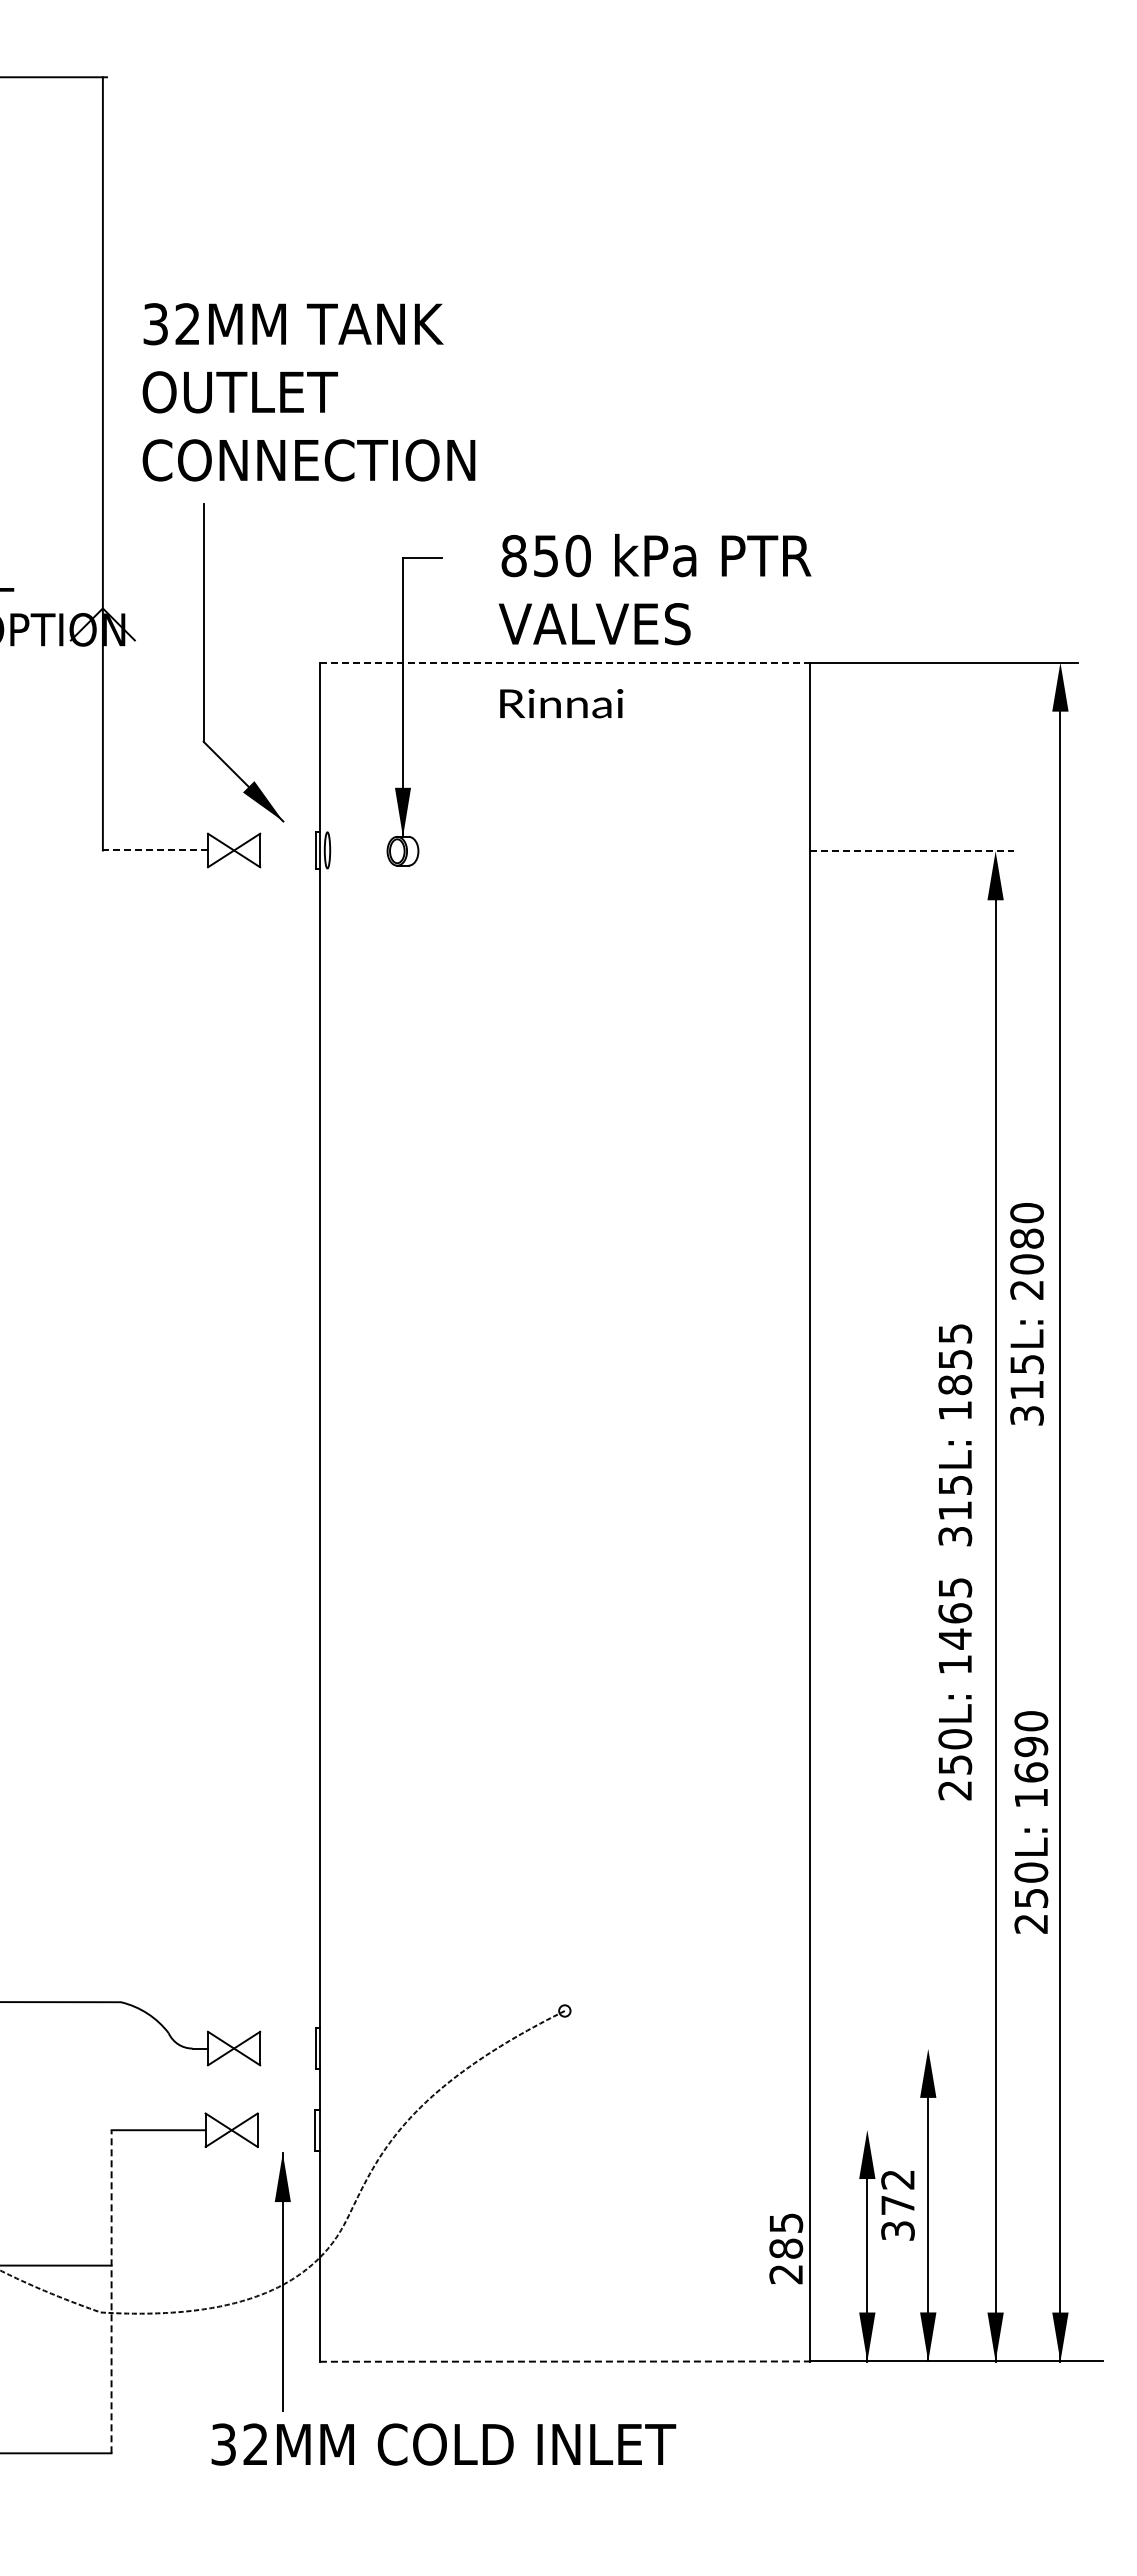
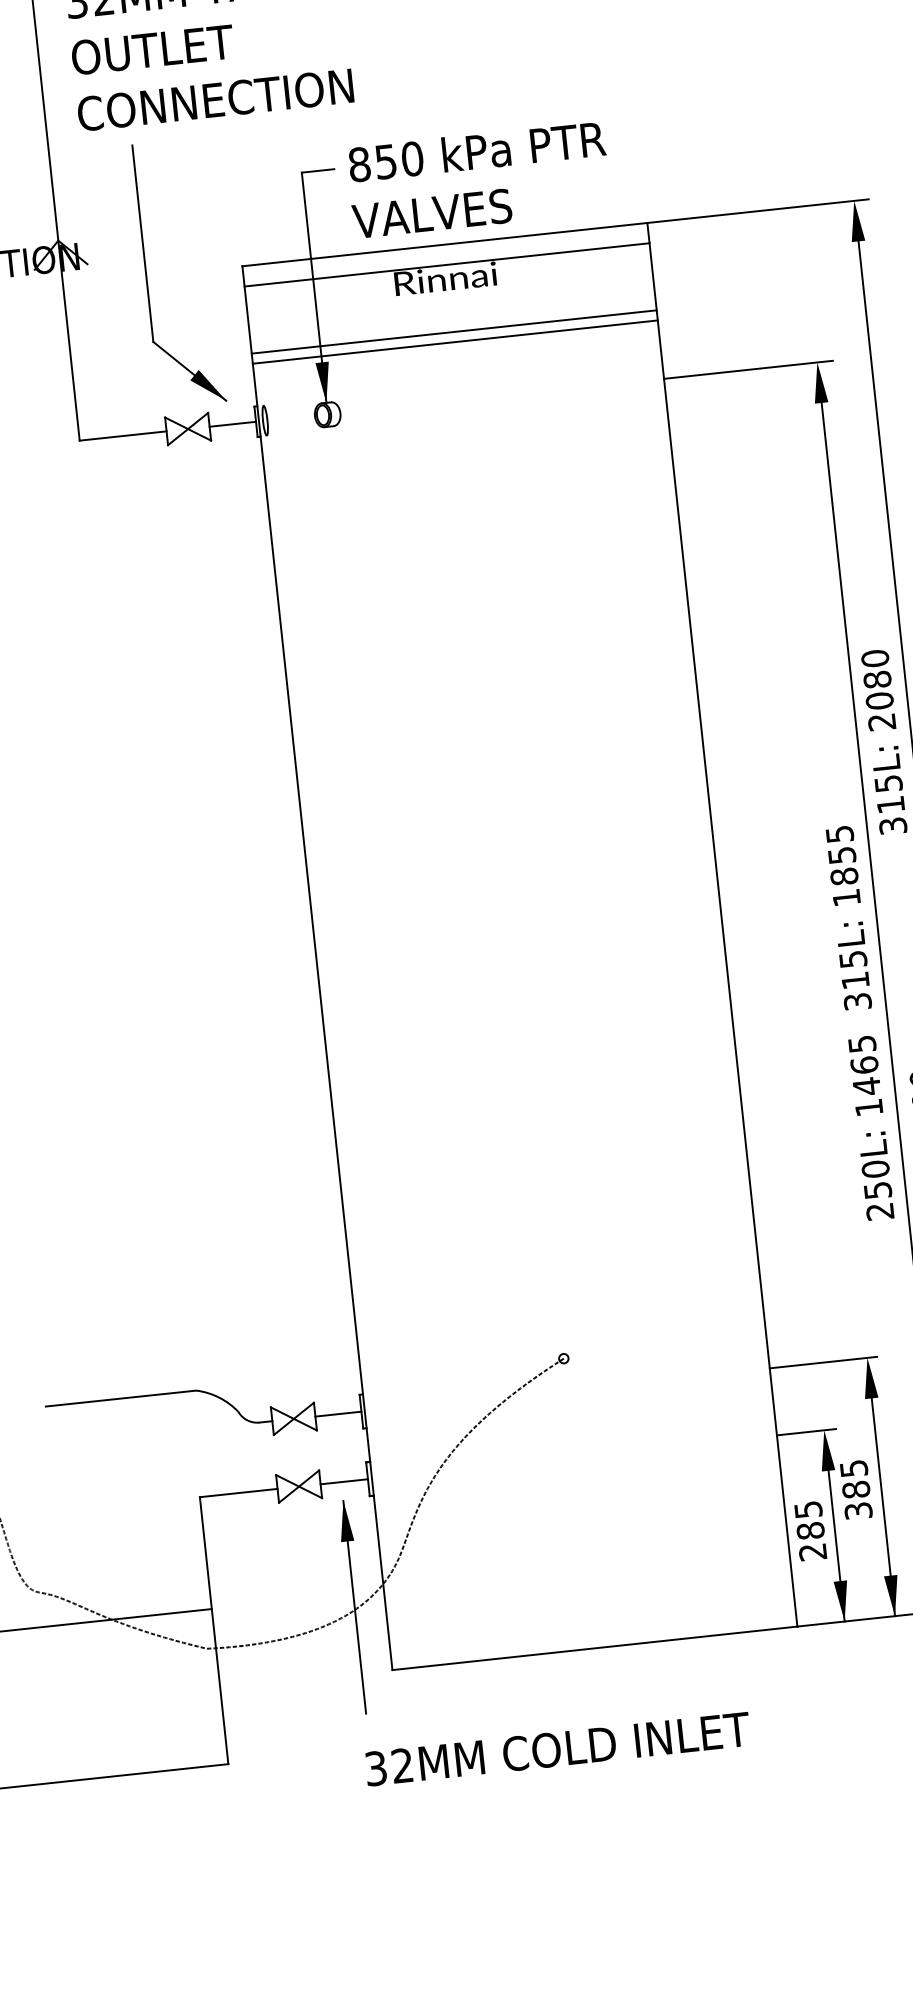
text: (654, 589) -> (478, 179), moved
line: (565, 662) -> (445, 244), dashed -> solid
line: (564, 687) -> (446, 265), added
line: (564, 768) -> (453, 332), added
line: (564, 780) -> (454, 342), added
line: (155, 850) -> (123, 436), dashed -> solid
line: (288, 850) -> (233, 424), added
line: (912, 851) -> (748, 370), dashed -> solid
text: (955, 1562) -> (860, 1023), moved
line: (287, 2048) -> (337, 1414), added
line: (875, 2048) -> (823, 1362), added
line: (286, 2130) -> (344, 1481), added
line: (845, 2130) -> (806, 1432), added
text: (897, 2192) -> (854, 1479), 372 -> 385
text: (786, 2248) -> (810, 1530), moved
line: (111, 2291) -> (214, 1630), dashed -> solid
line: (565, 2361) -> (595, 1648), dashed -> solid
text: (443, 2444) -> (557, 1749), moved

